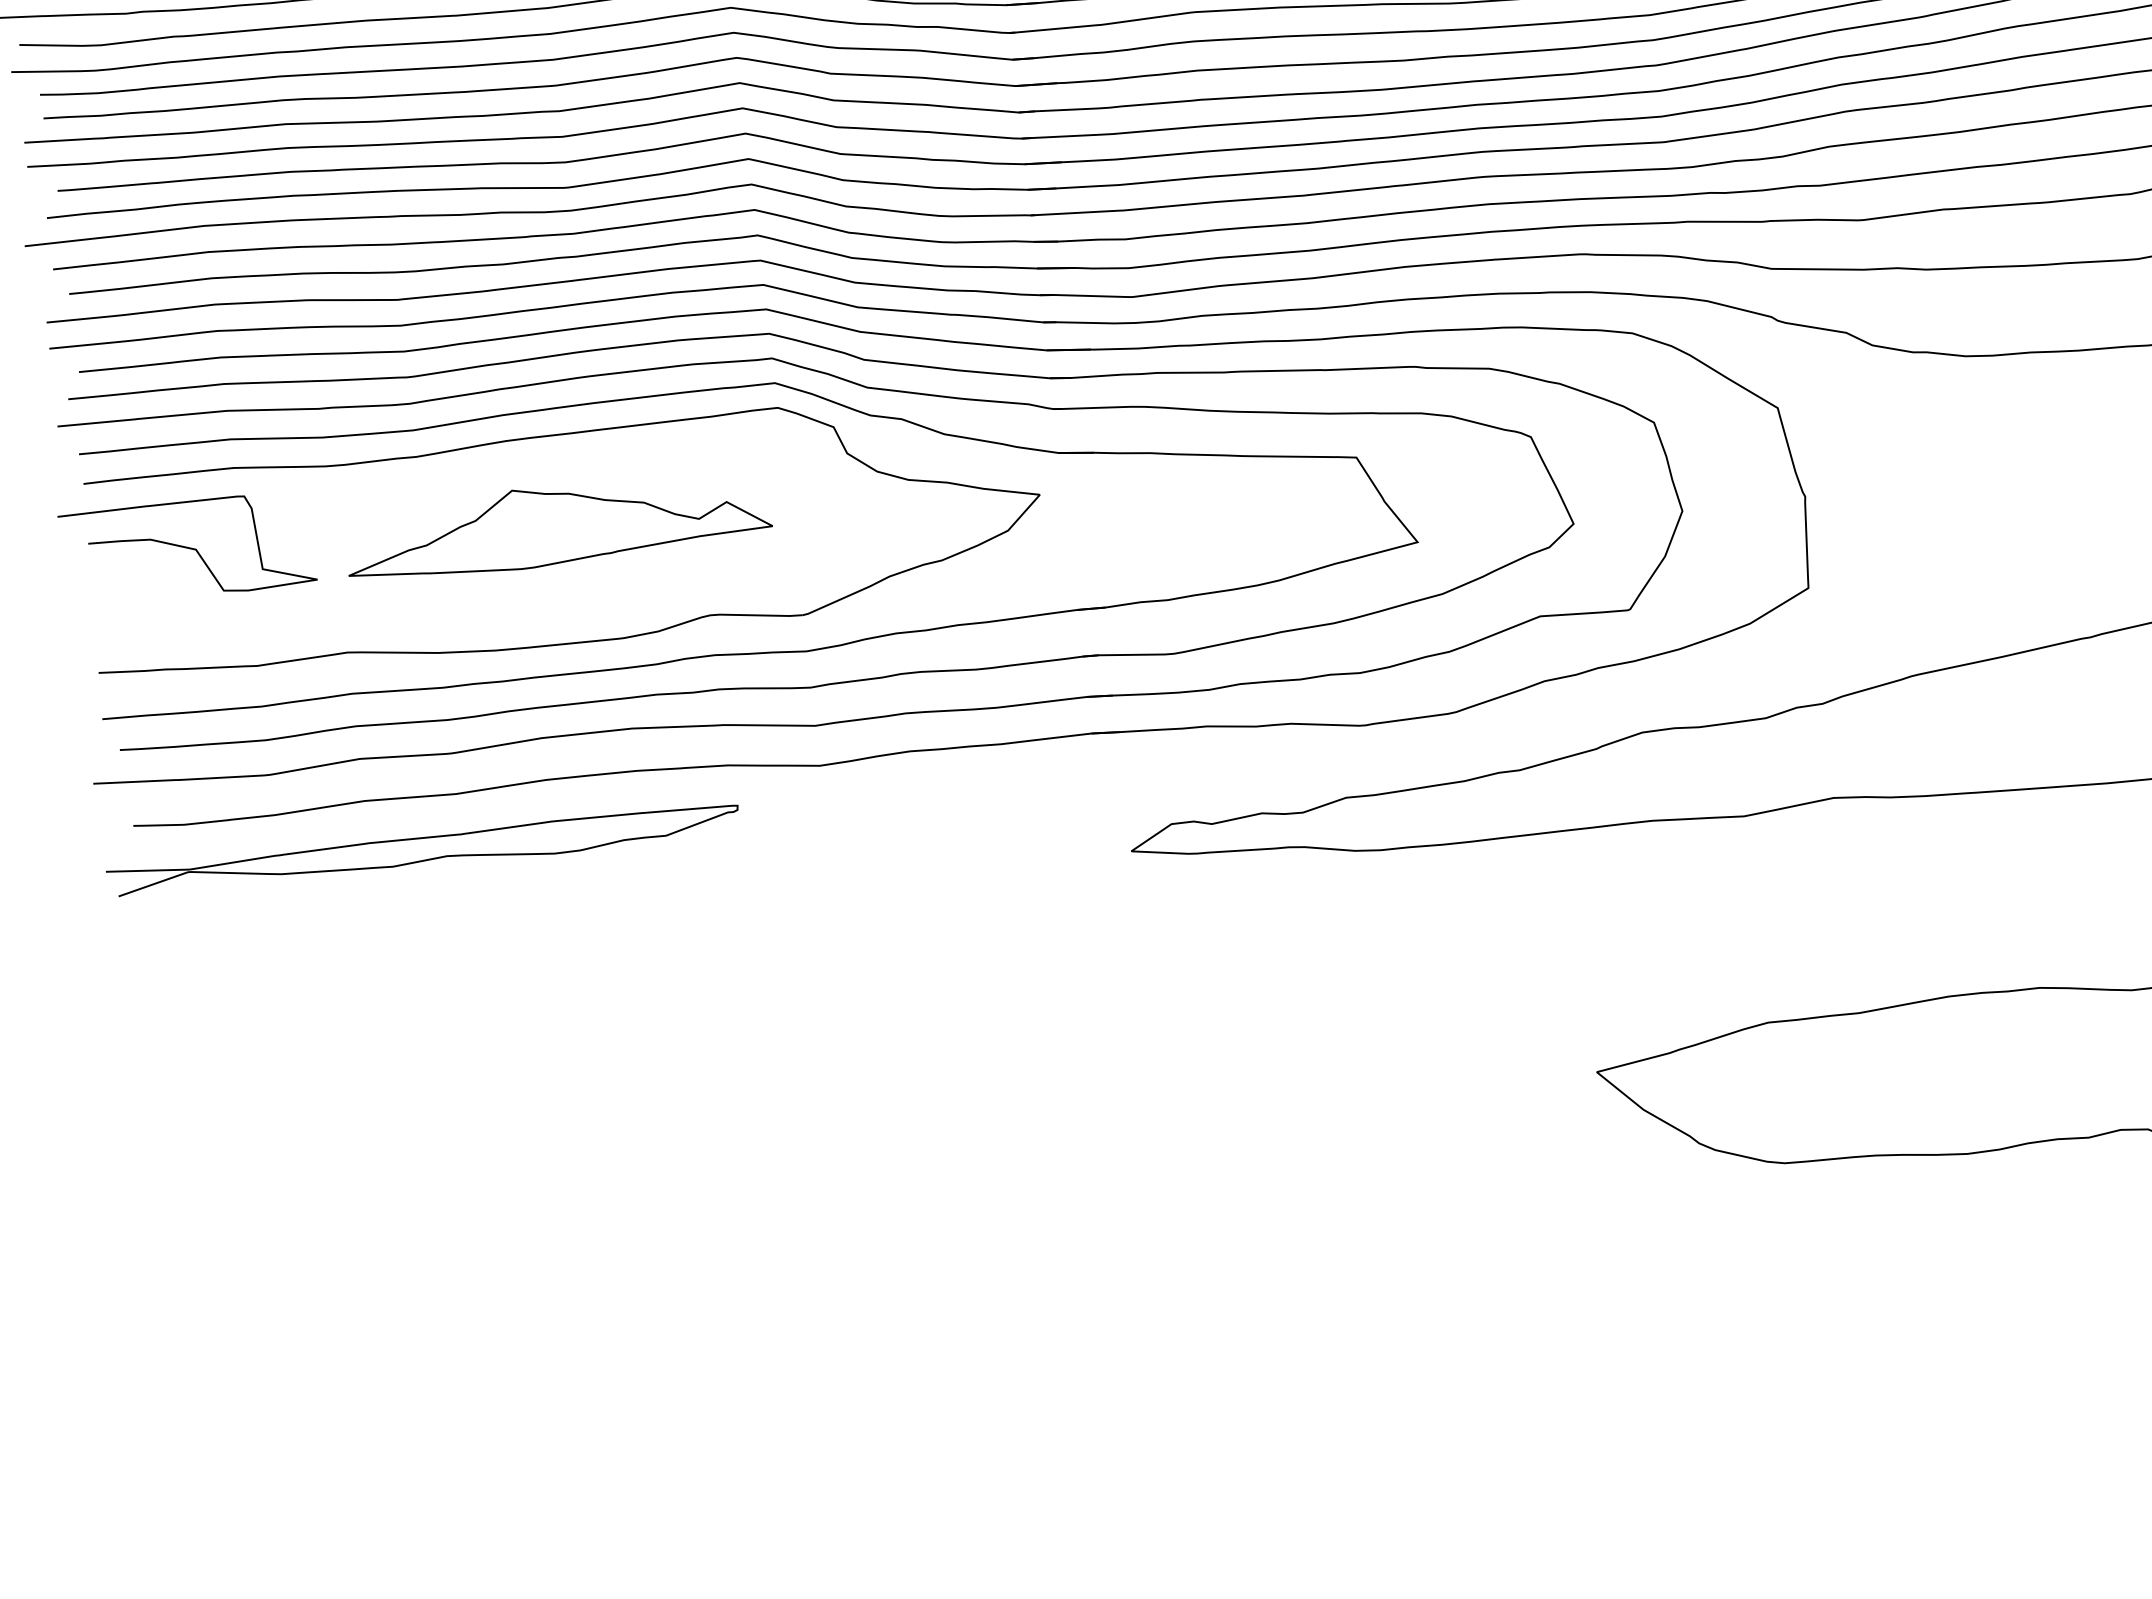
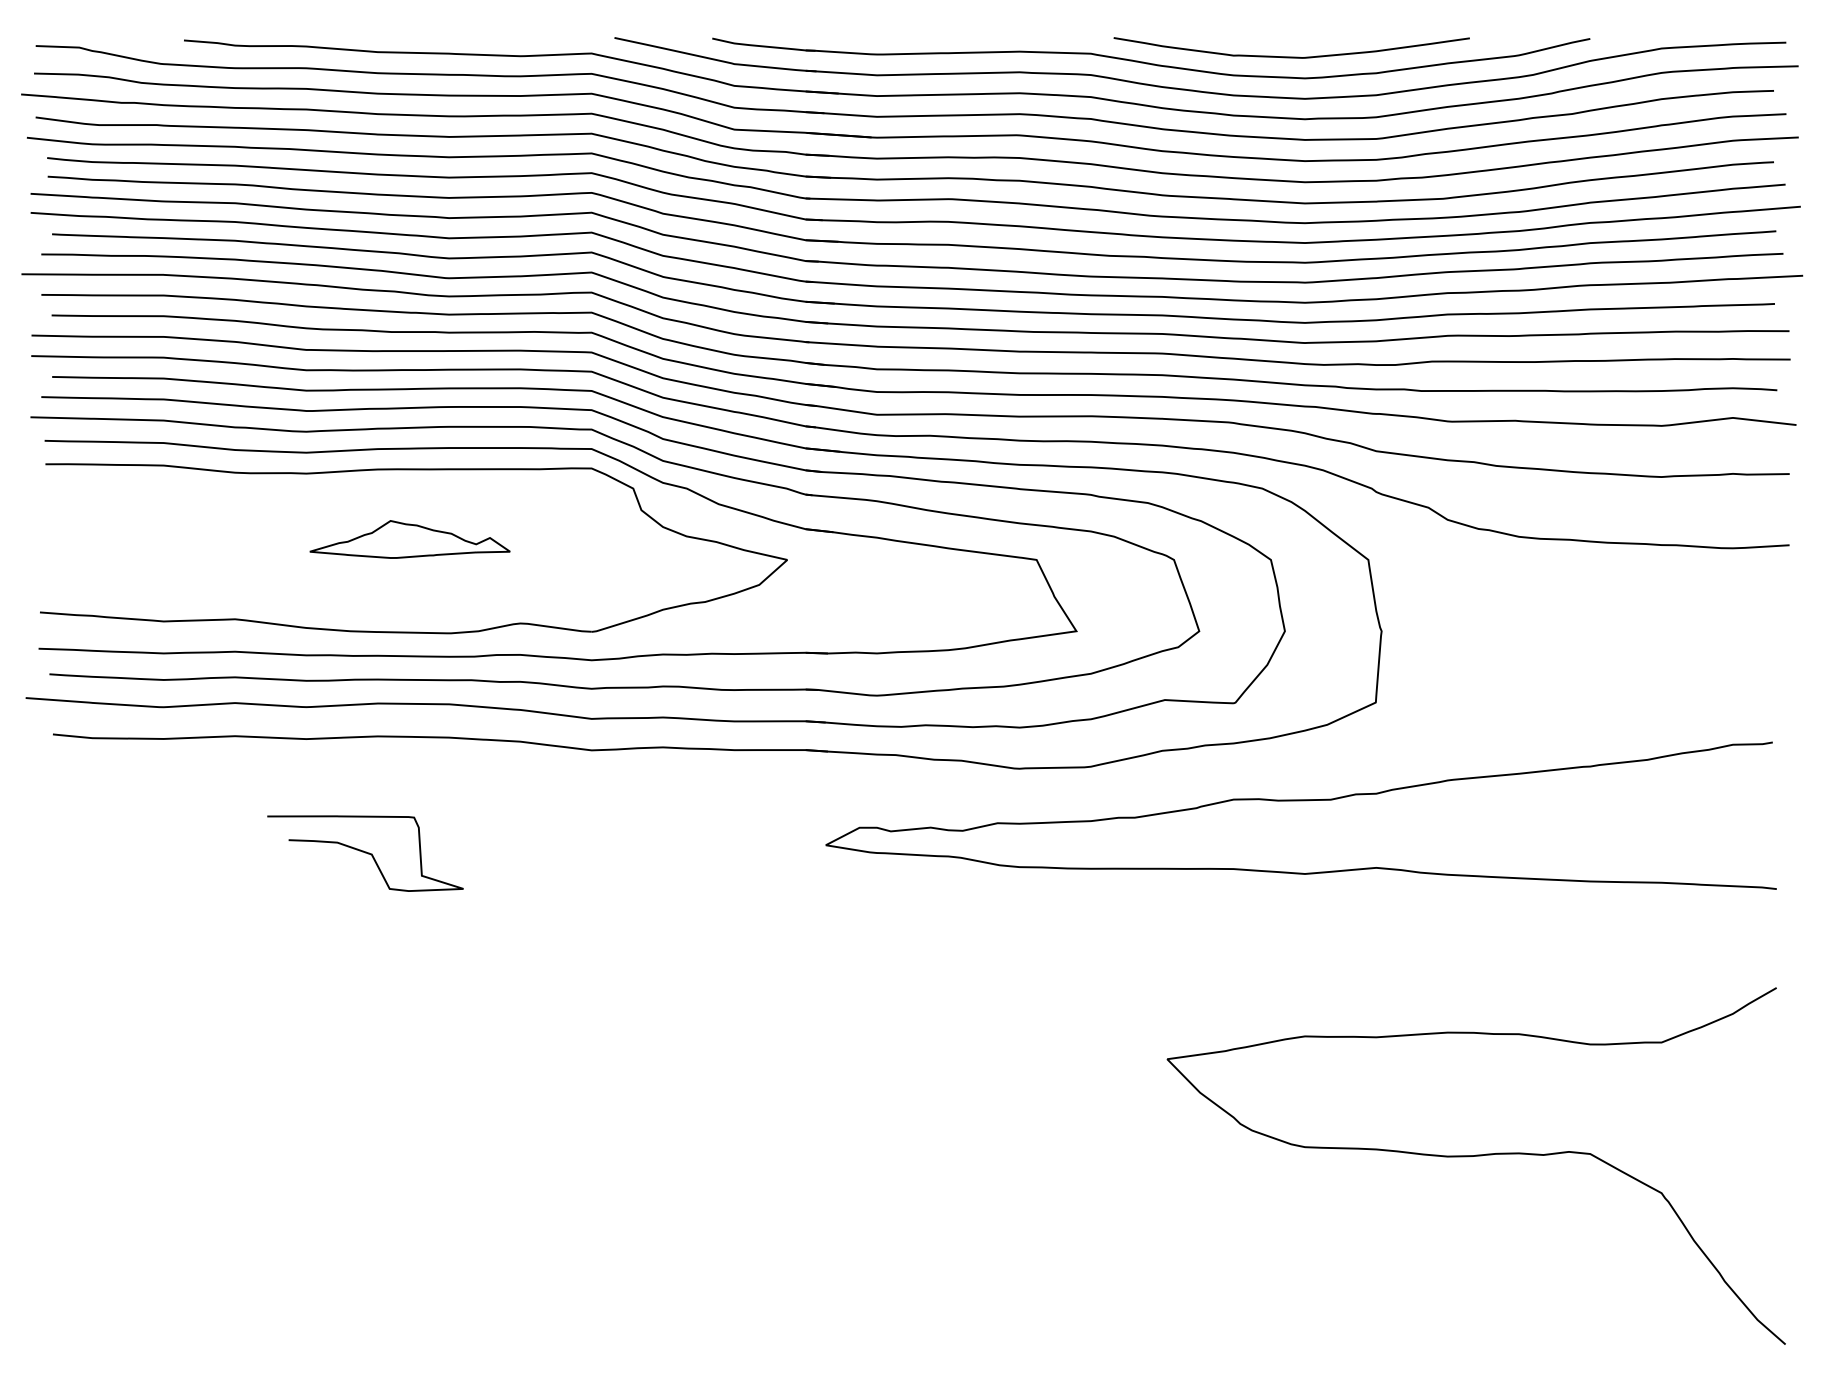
part: (557, 525) -> (409, 539), size x0.6
curve: (187, 549) -> (365, 853), moved
curve: (426, 858) -> (277, 786), removed

